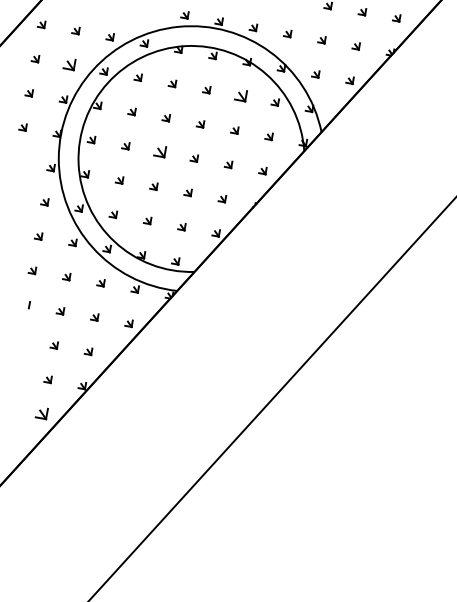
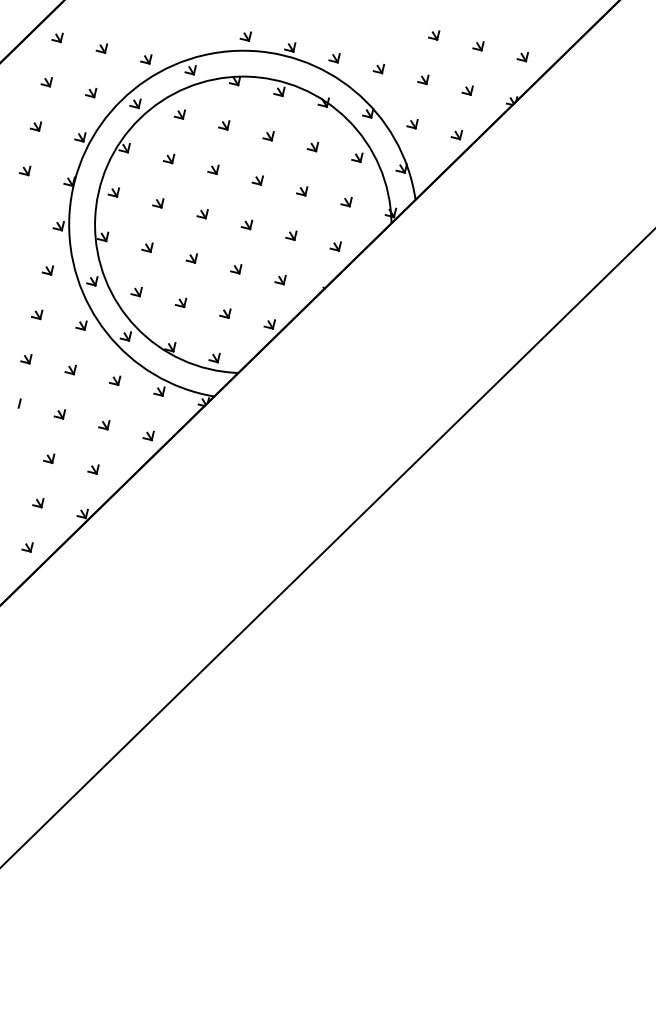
part: (70, 65) -> (91, 93), size x0.62
part: (240, 96) -> (312, 146), size x0.62
part: (160, 152) -> (202, 214), size x0.62
part: (41, 414) -> (27, 547), size x0.62

